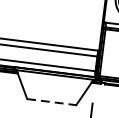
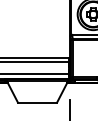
line: (51, 101) -> (37, 102), dashed -> solid

